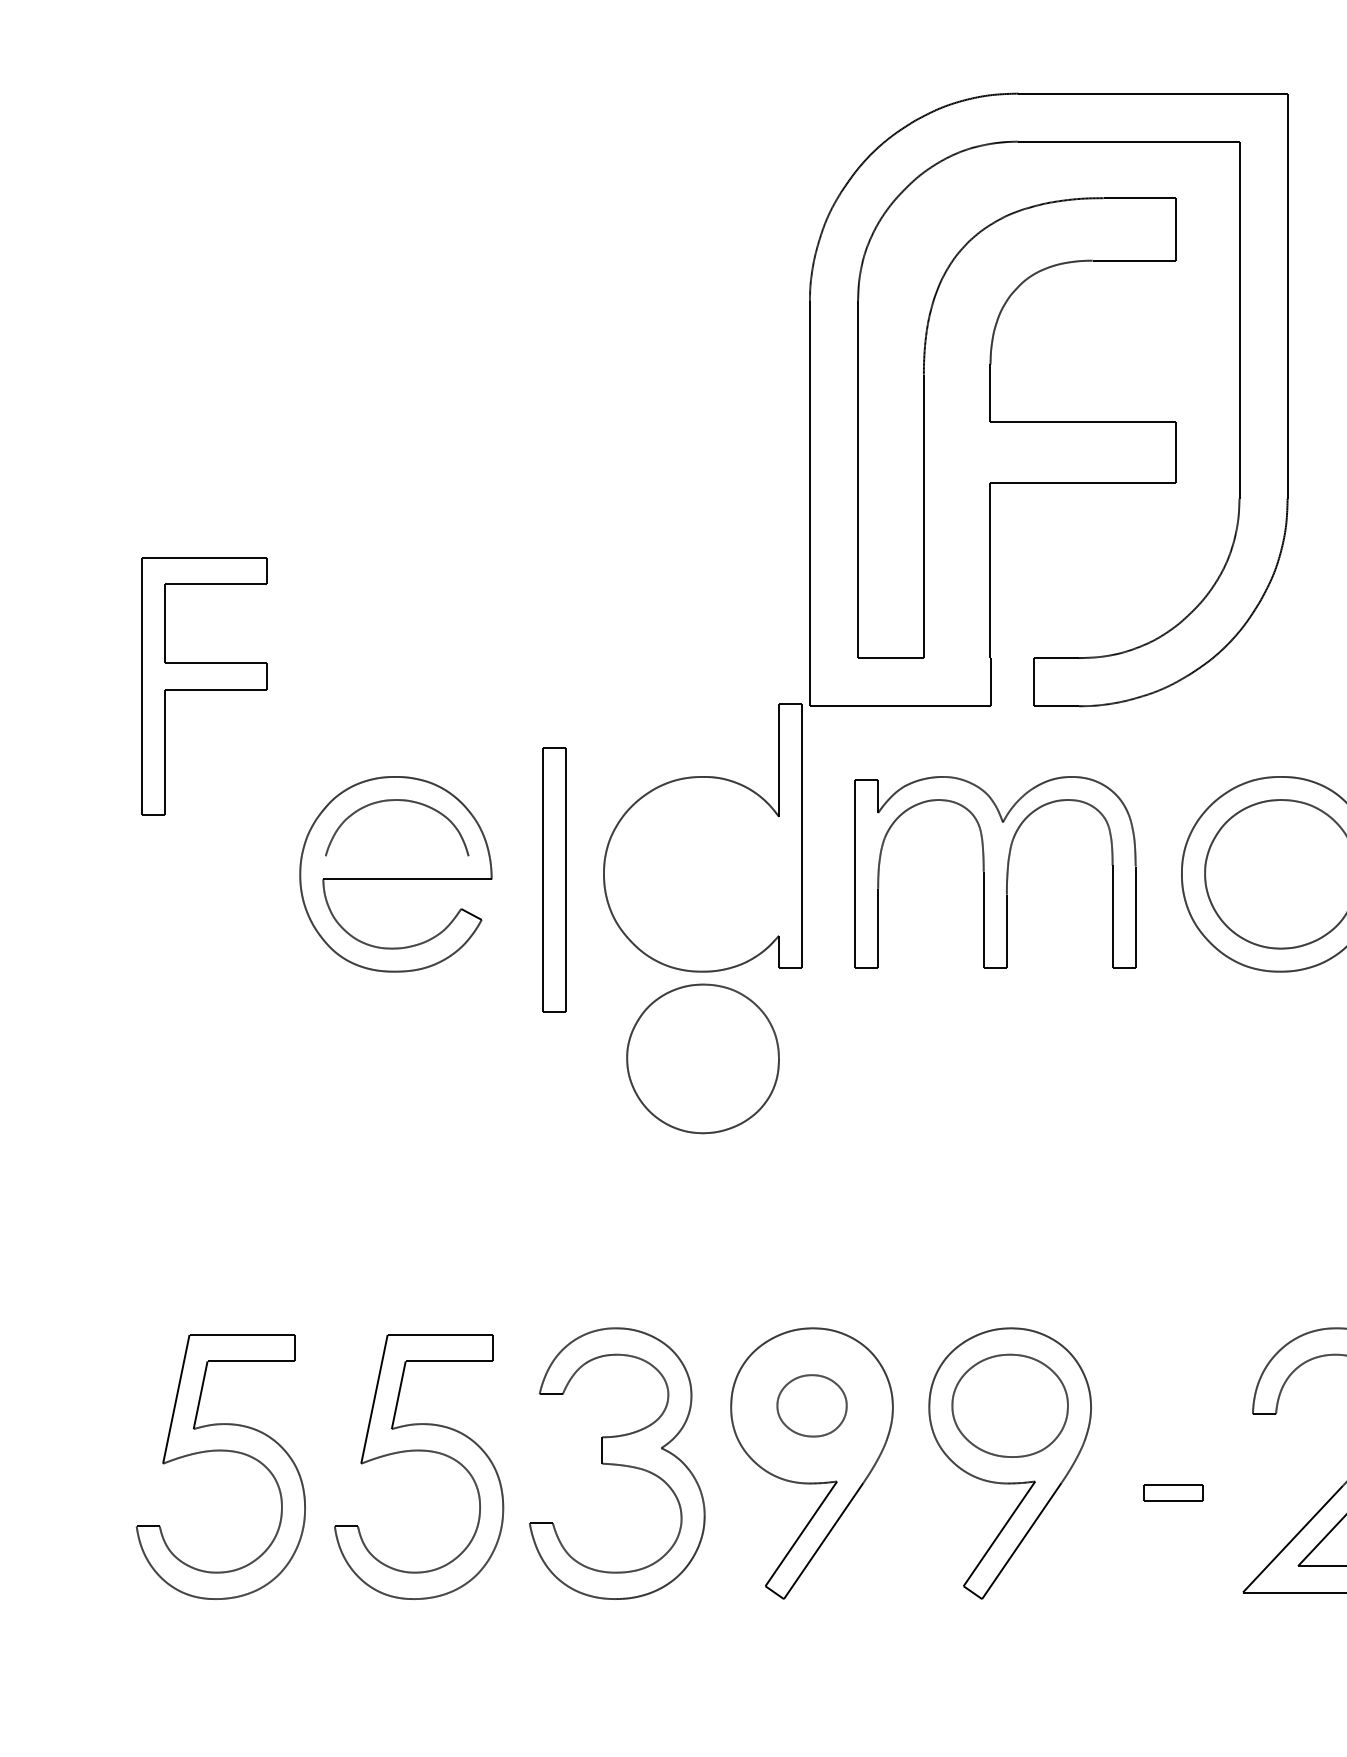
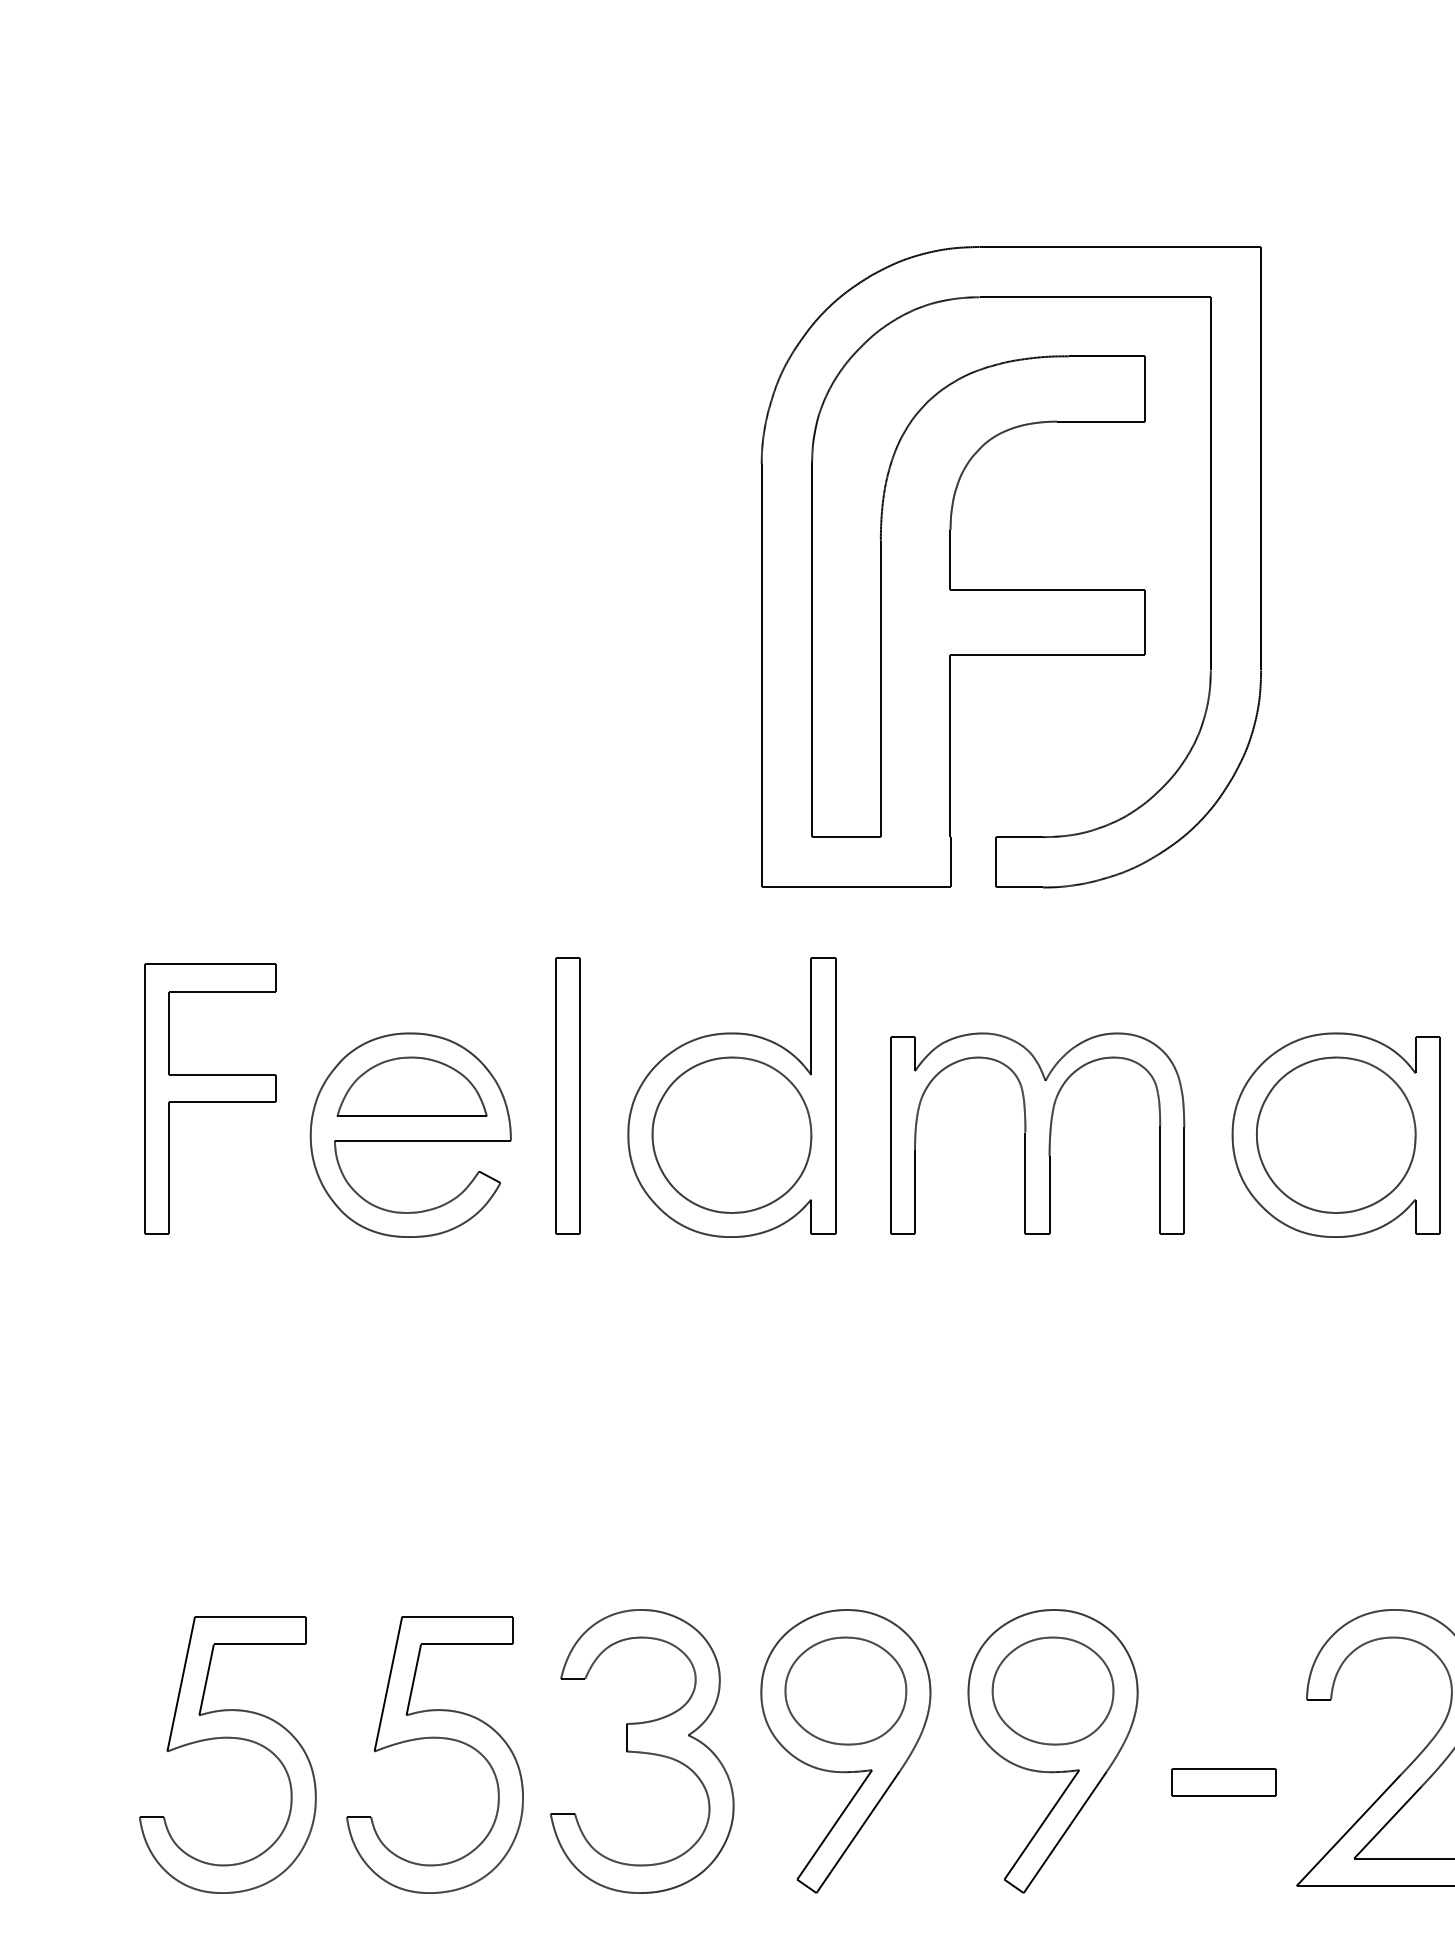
part: (1047, 421) -> (1010, 589), moved
part: (204, 686) -> (210, 1098), moved
line: (396, 856) -> (411, 1116), added
part: (554, 880) -> (567, 1095), moved
part: (702, 1058) -> (731, 1134), moved
part: (811, 1405) -> (845, 1690), size x1.67
part: (1173, 1493) -> (1223, 1782), size x1.67

